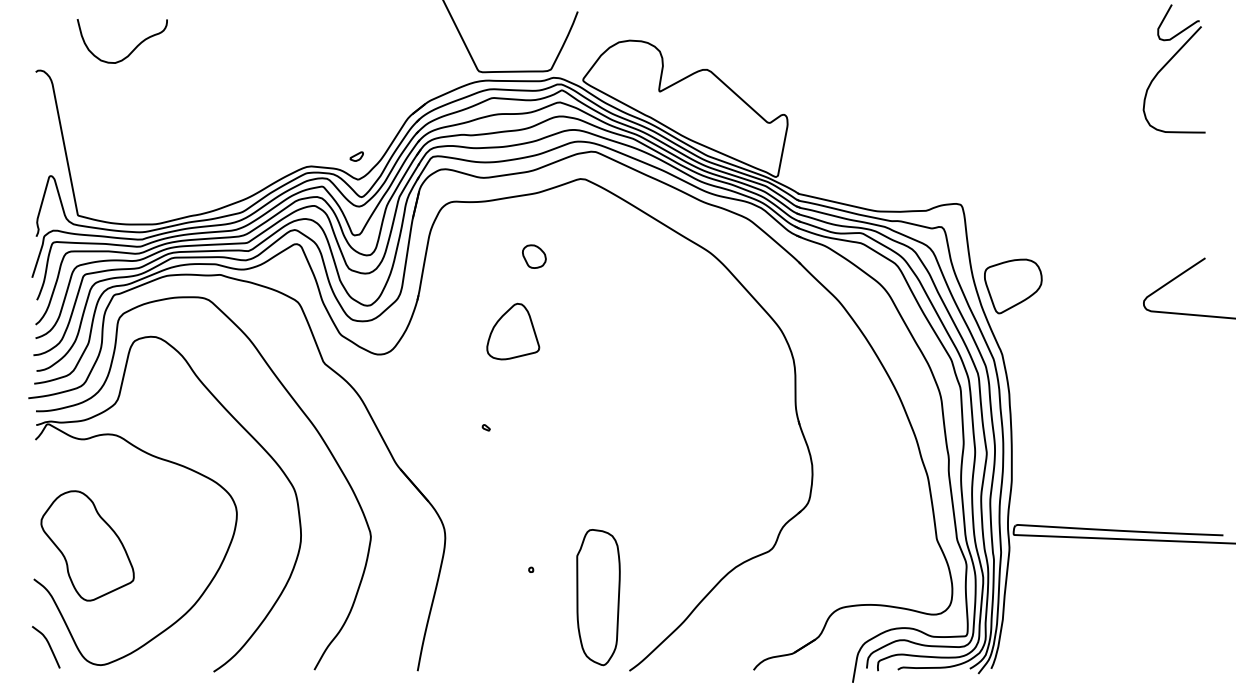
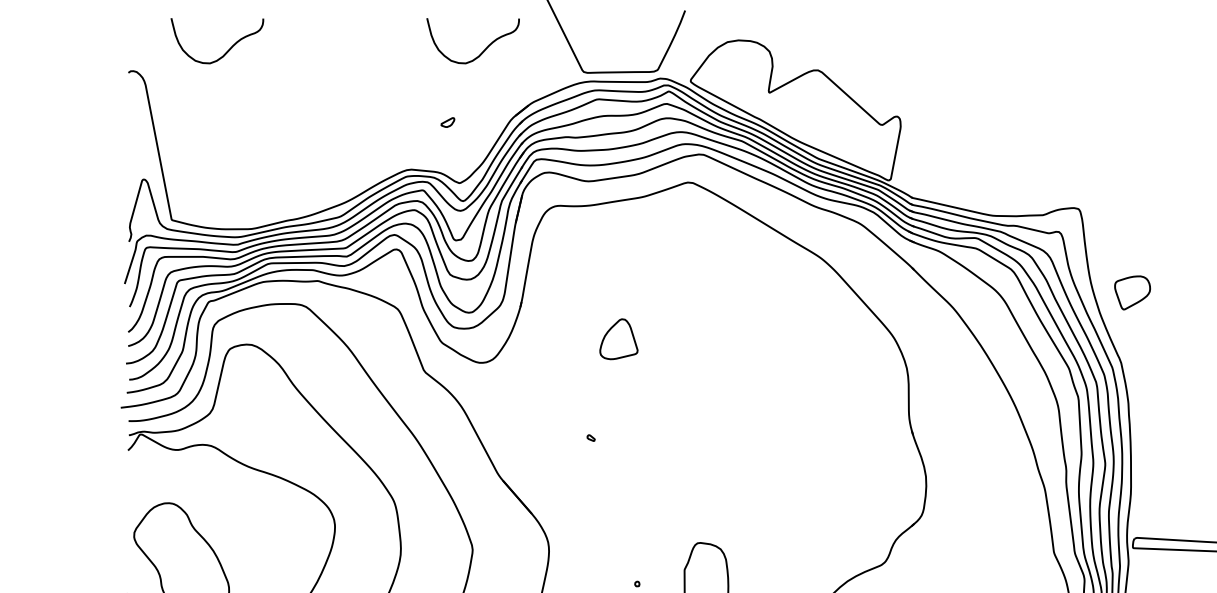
curve: (380, 51) -> (482, 51), added
part: (356, 156) -> (447, 122), moved
part: (534, 256) -> (640, 262), removed
part: (1013, 286) -> (1132, 292), size x0.6
part: (513, 331) -> (619, 339), size x0.7

